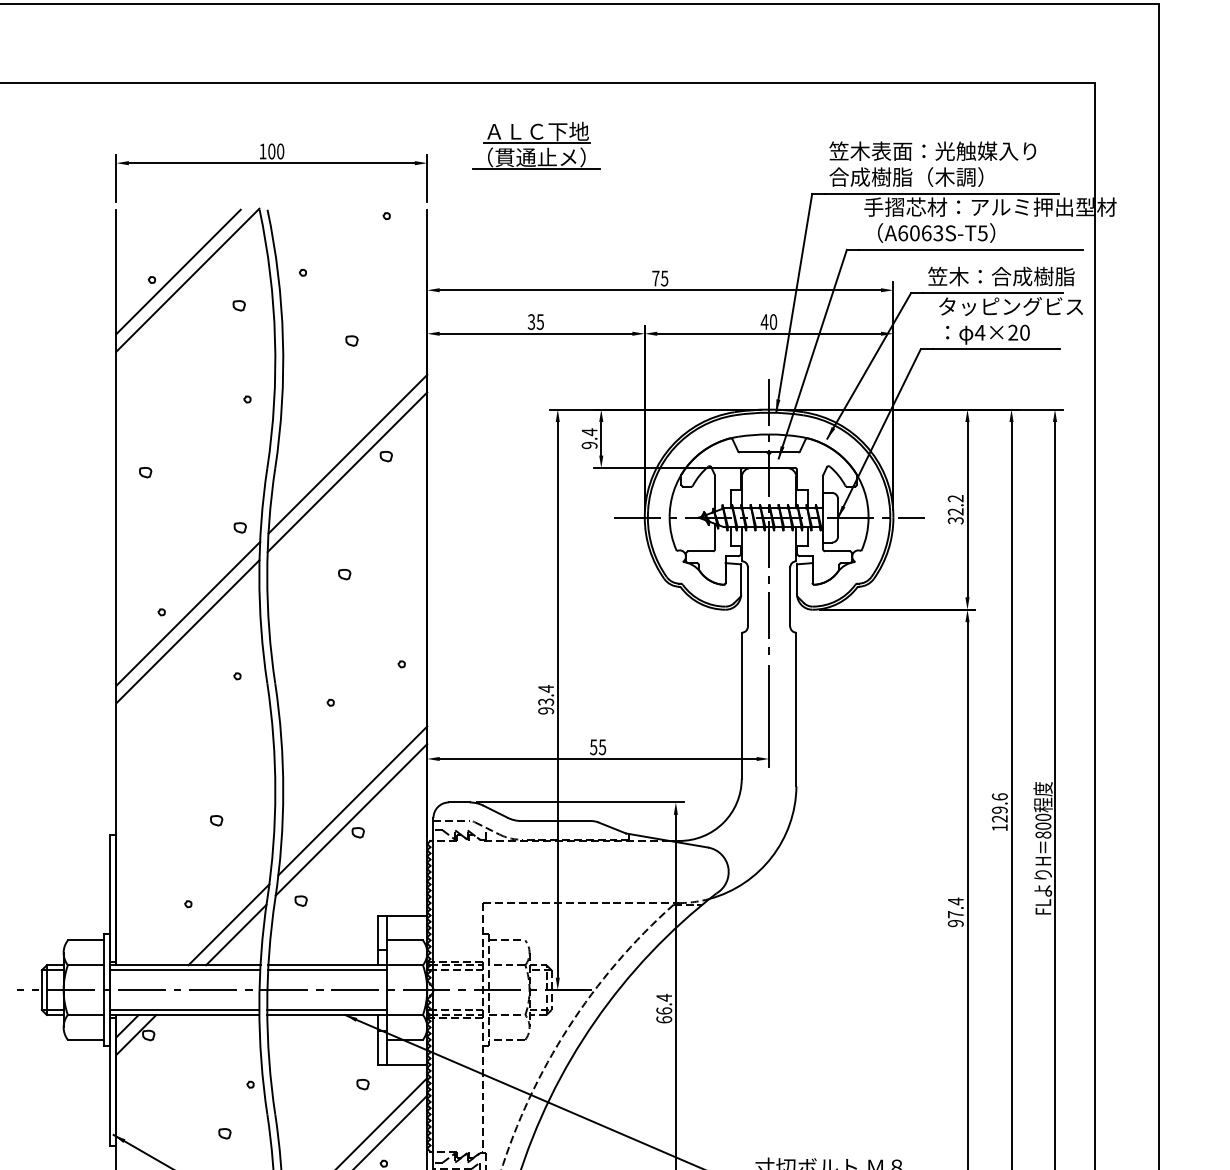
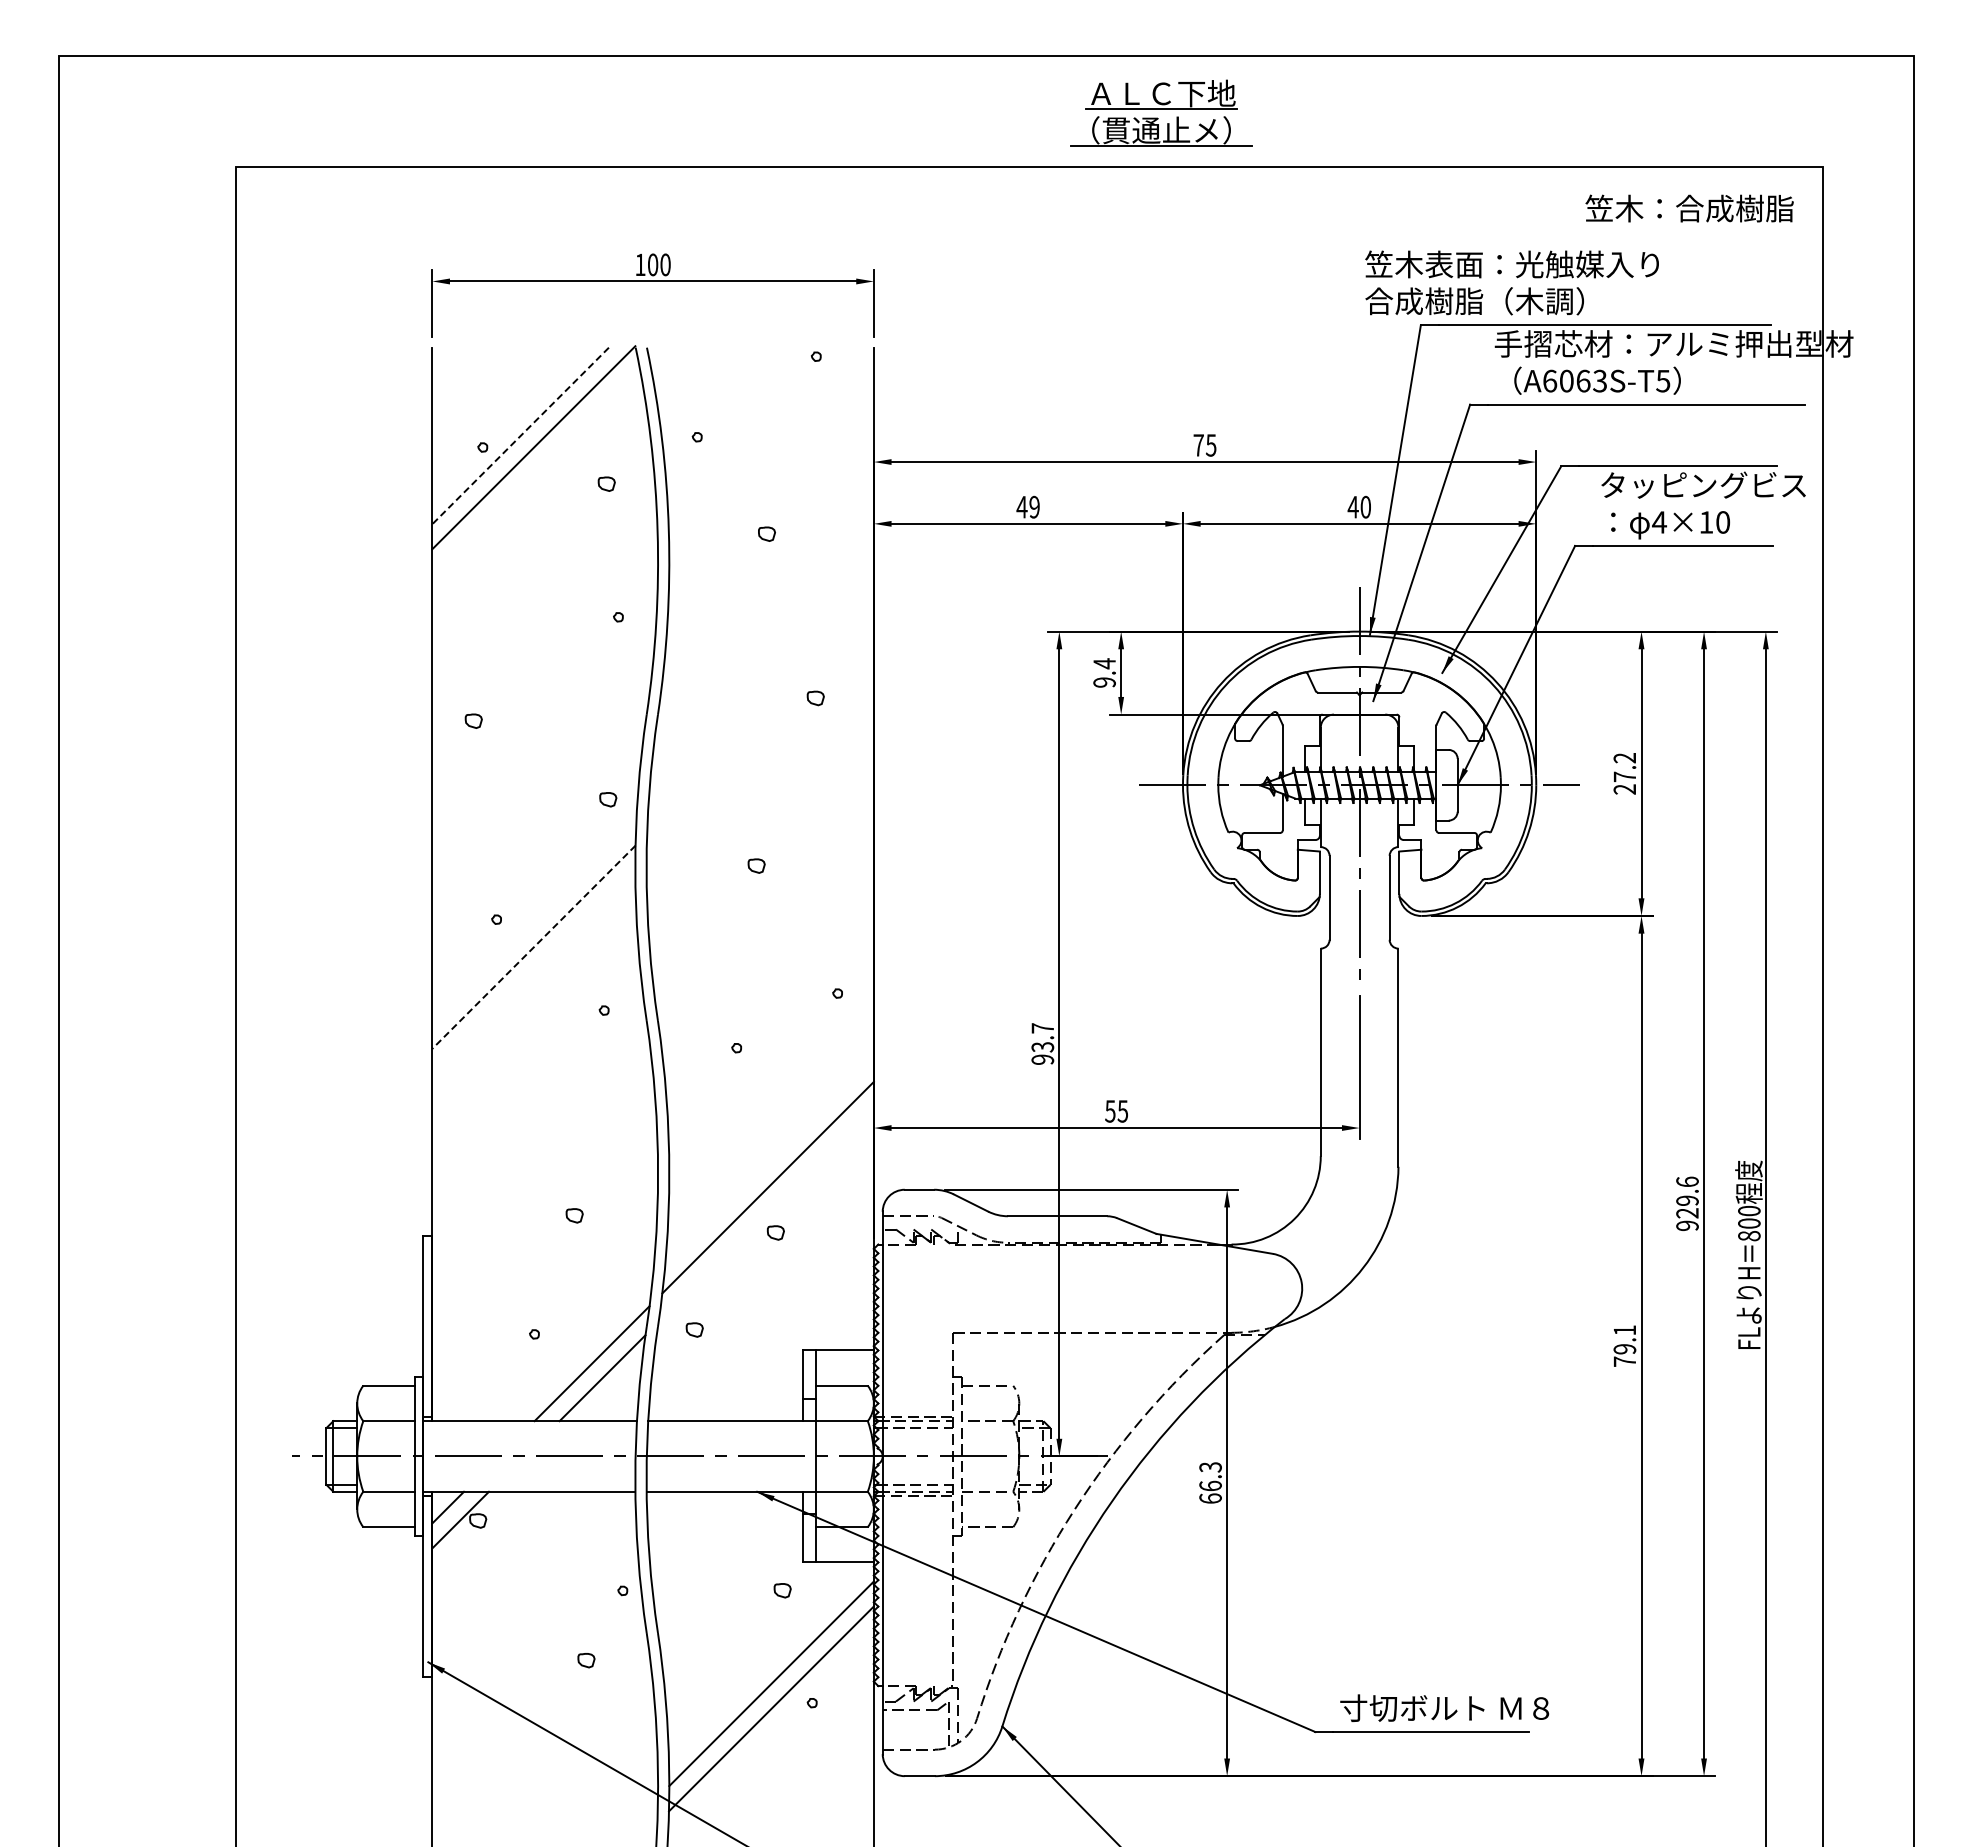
part: (536, 144) -> (1161, 112), moved
text: (932, 163) -> (1511, 282), moved
line: (178, 272) -> (520, 436), solid -> dashed
text: (1001, 276) -> (1689, 208), moved
text: (535, 321) -> (1027, 506), 35 -> 49
text: (1013, 332) -> (1706, 522), 4×20 -> 4×10
line: (347, 453) -> (760, 694), removed
line: (347, 472) -> (760, 720), removed
text: (955, 515) -> (1624, 782), 32.2 -> 27.2
line: (188, 613) -> (534, 921), removed
line: (187, 631) -> (533, 947), solid -> dashed
text: (545, 688) -> (1042, 1028), 93.4 -> 93.7
line: (350, 819) -> (765, 1214), removed
text: (999, 827) -> (1687, 1225), 129.6 -> 929.6
text: (955, 912) -> (1624, 1345), 97.4 -> 79.1
line: (184, 970) -> (529, 1428), removed
line: (327, 970) -> (731, 1428), removed
text: (664, 997) -> (1210, 1467), 66.4 -> 66.3
line: (184, 1009) -> (529, 1484), removed
line: (327, 1009) -> (731, 1484), removed

